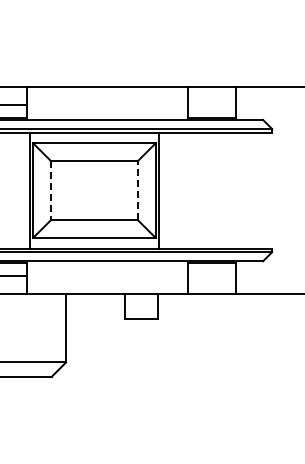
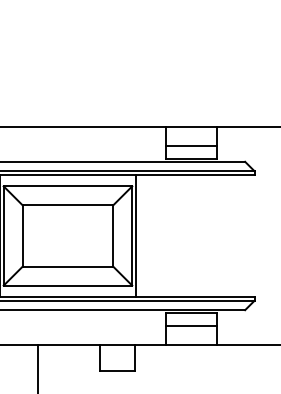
line: (211, 105) -> (190, 146), added
line: (137, 190) -> (113, 235), dashed -> solid
line: (51, 191) -> (22, 236), dashed -> solid
line: (211, 276) -> (190, 326), added

